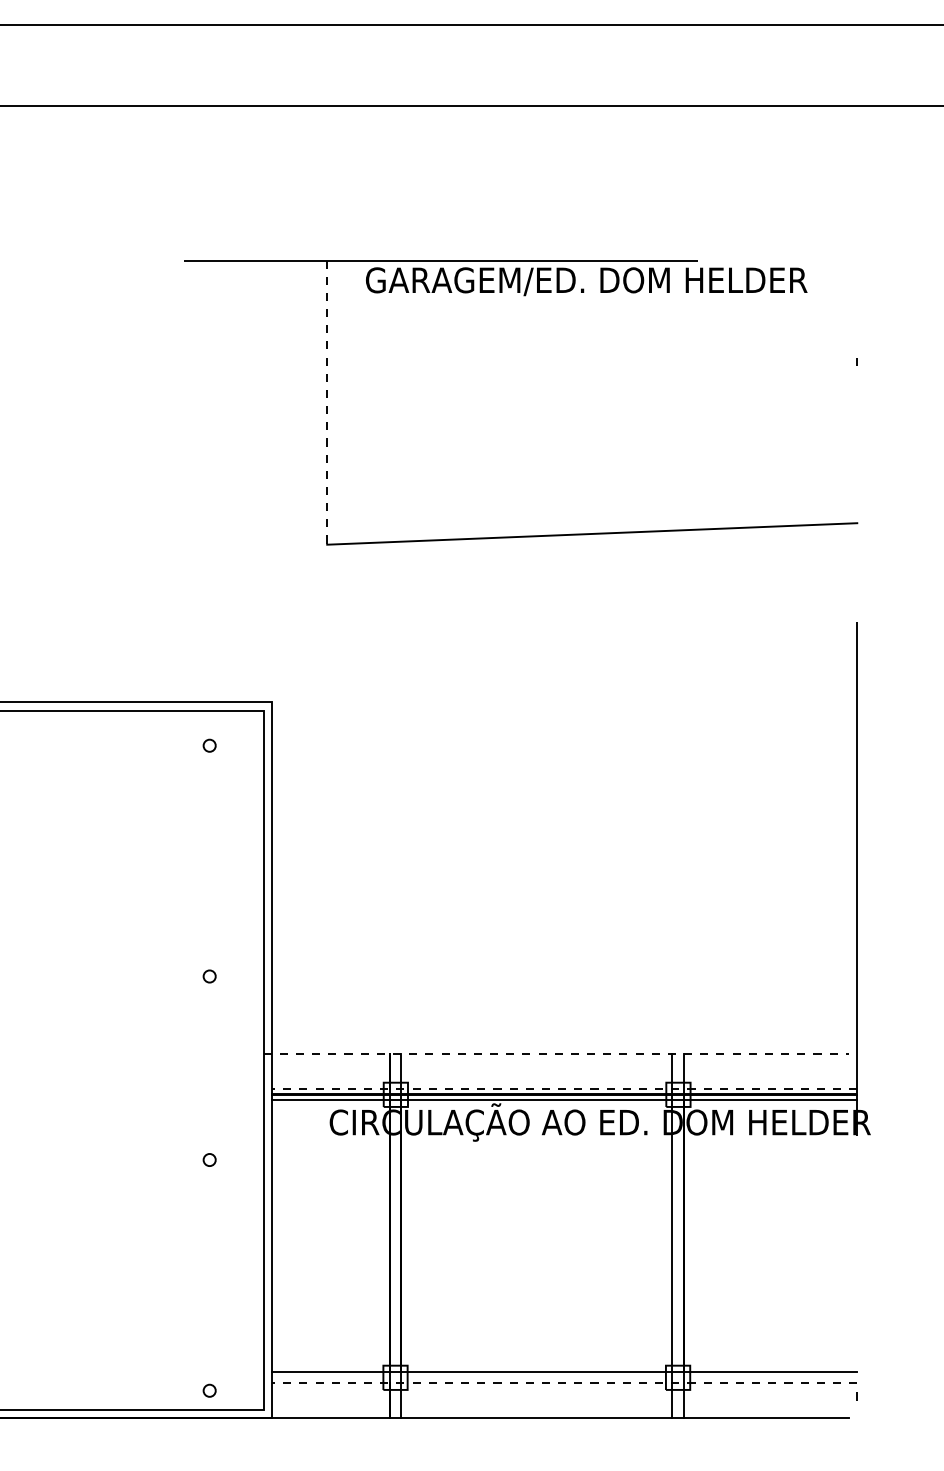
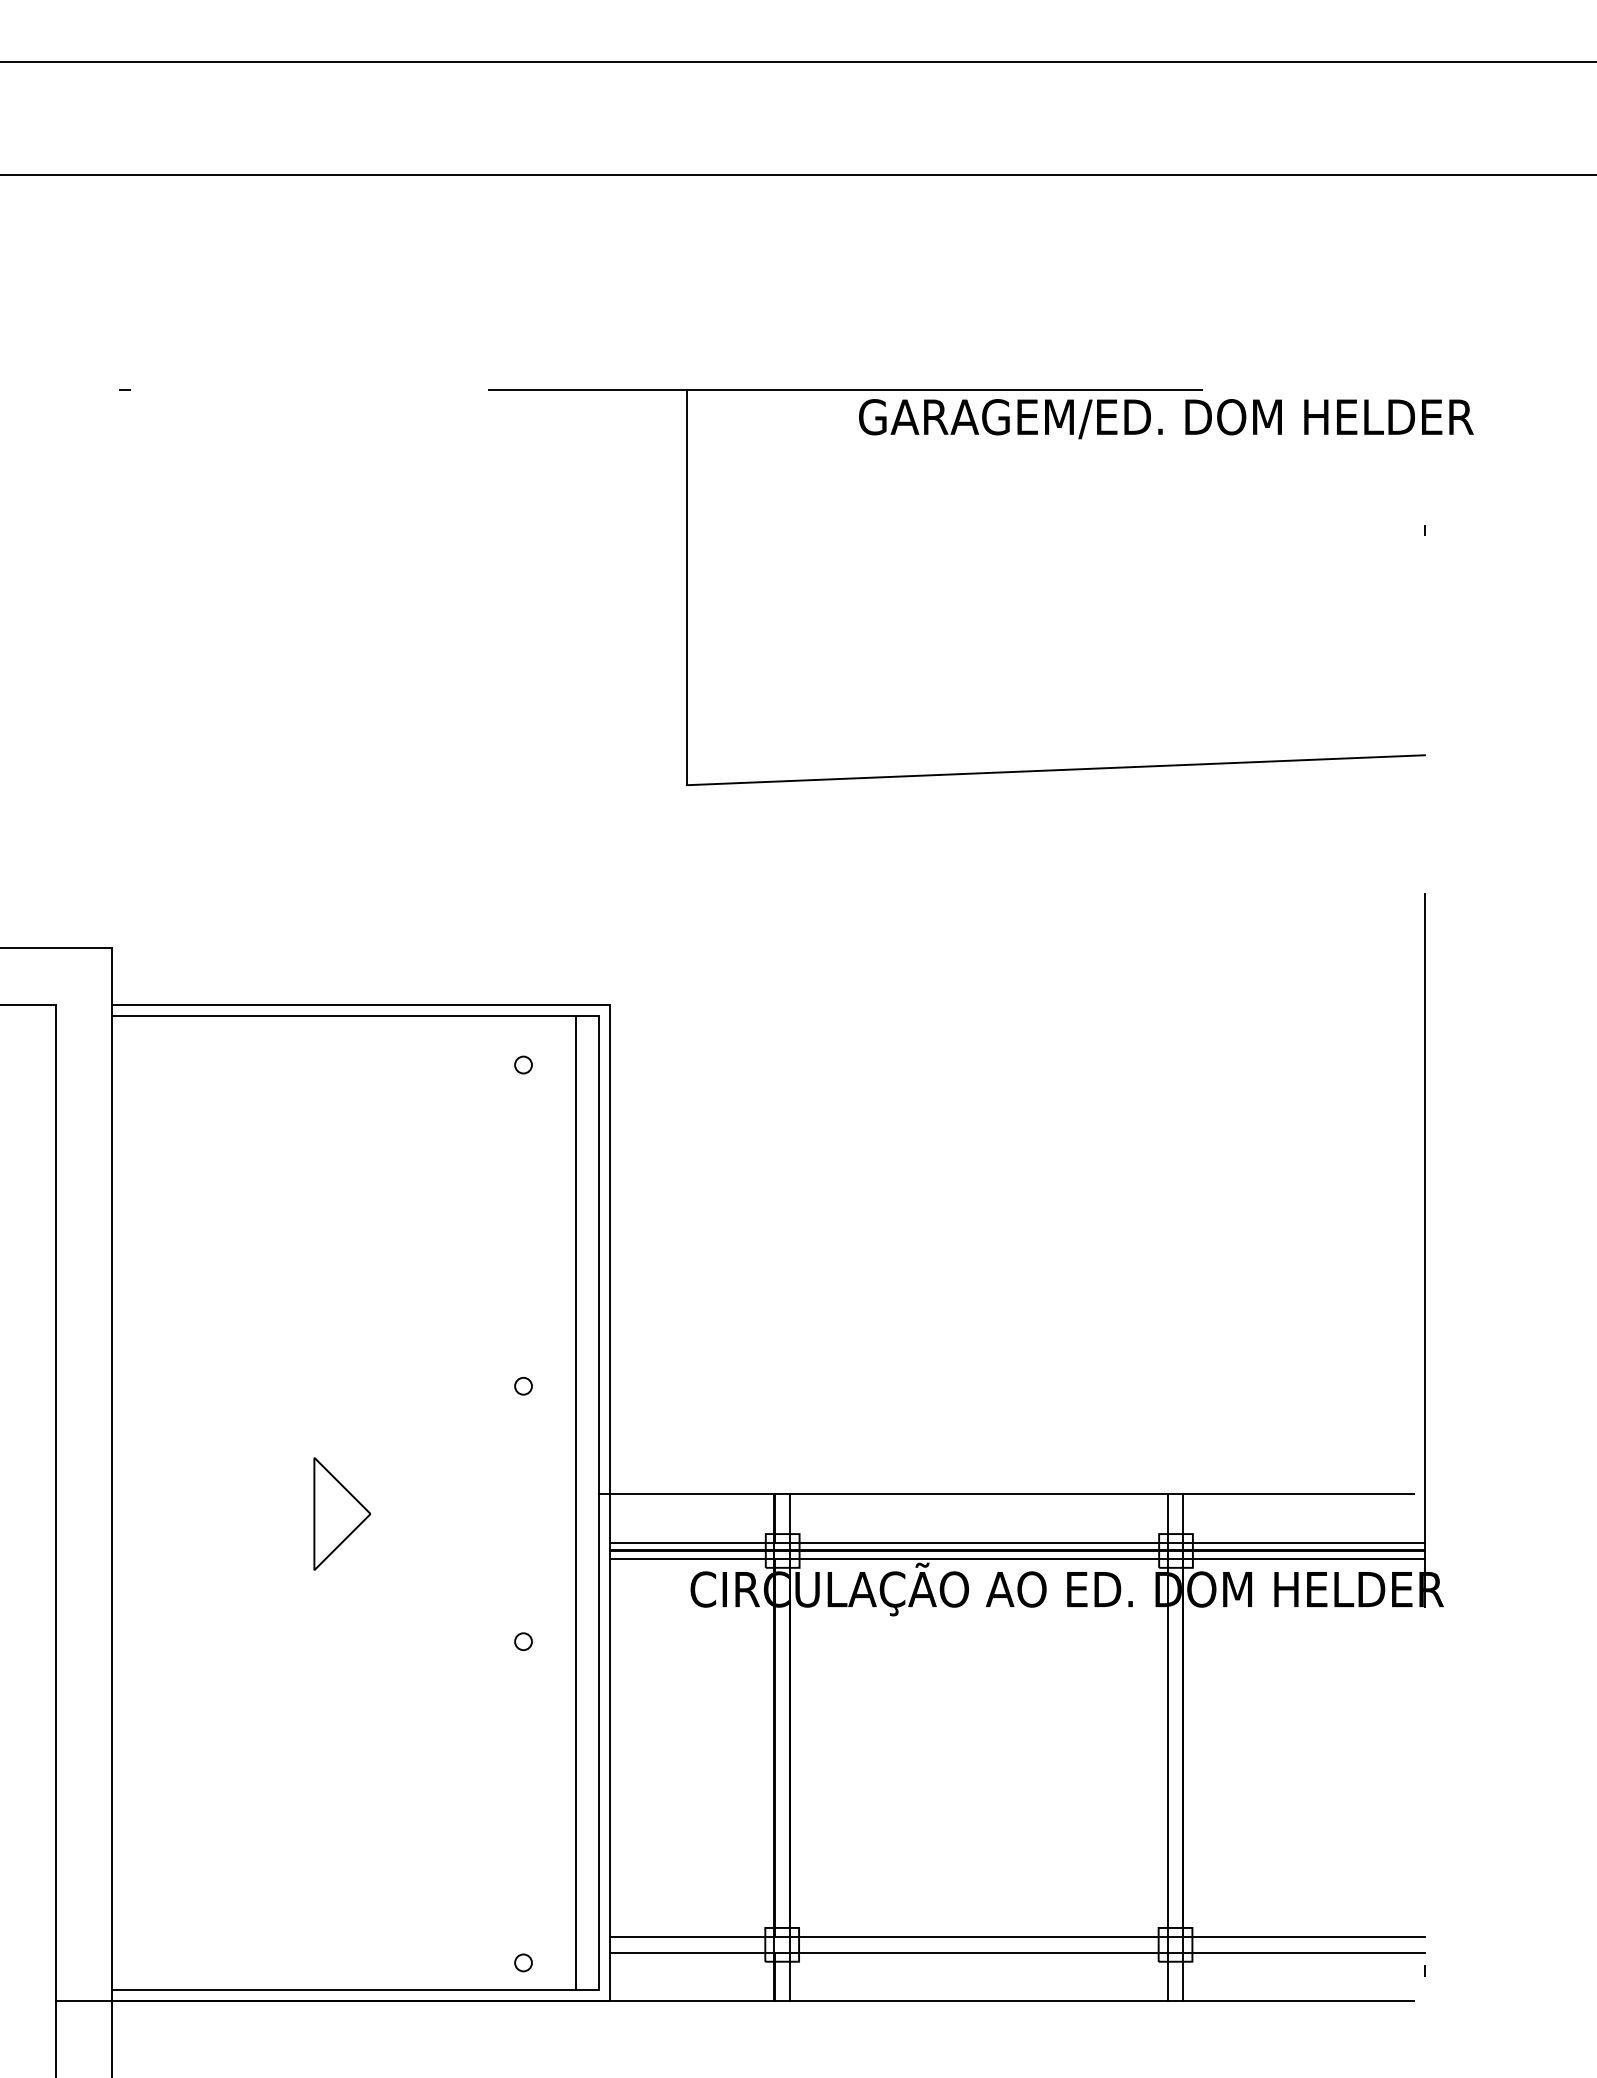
text: (586, 281) -> (1166, 419), moved
line: (327, 402) -> (687, 587), dashed -> solid
line: (556, 1054) -> (1006, 1494), dashed -> solid
line: (247, 1060) -> (576, 1502), added
part: (79, 1067) -> (342, 1513), added
line: (564, 1089) -> (1017, 1543), dashed -> solid
line: (564, 1383) -> (1017, 1952), dashed -> solid

